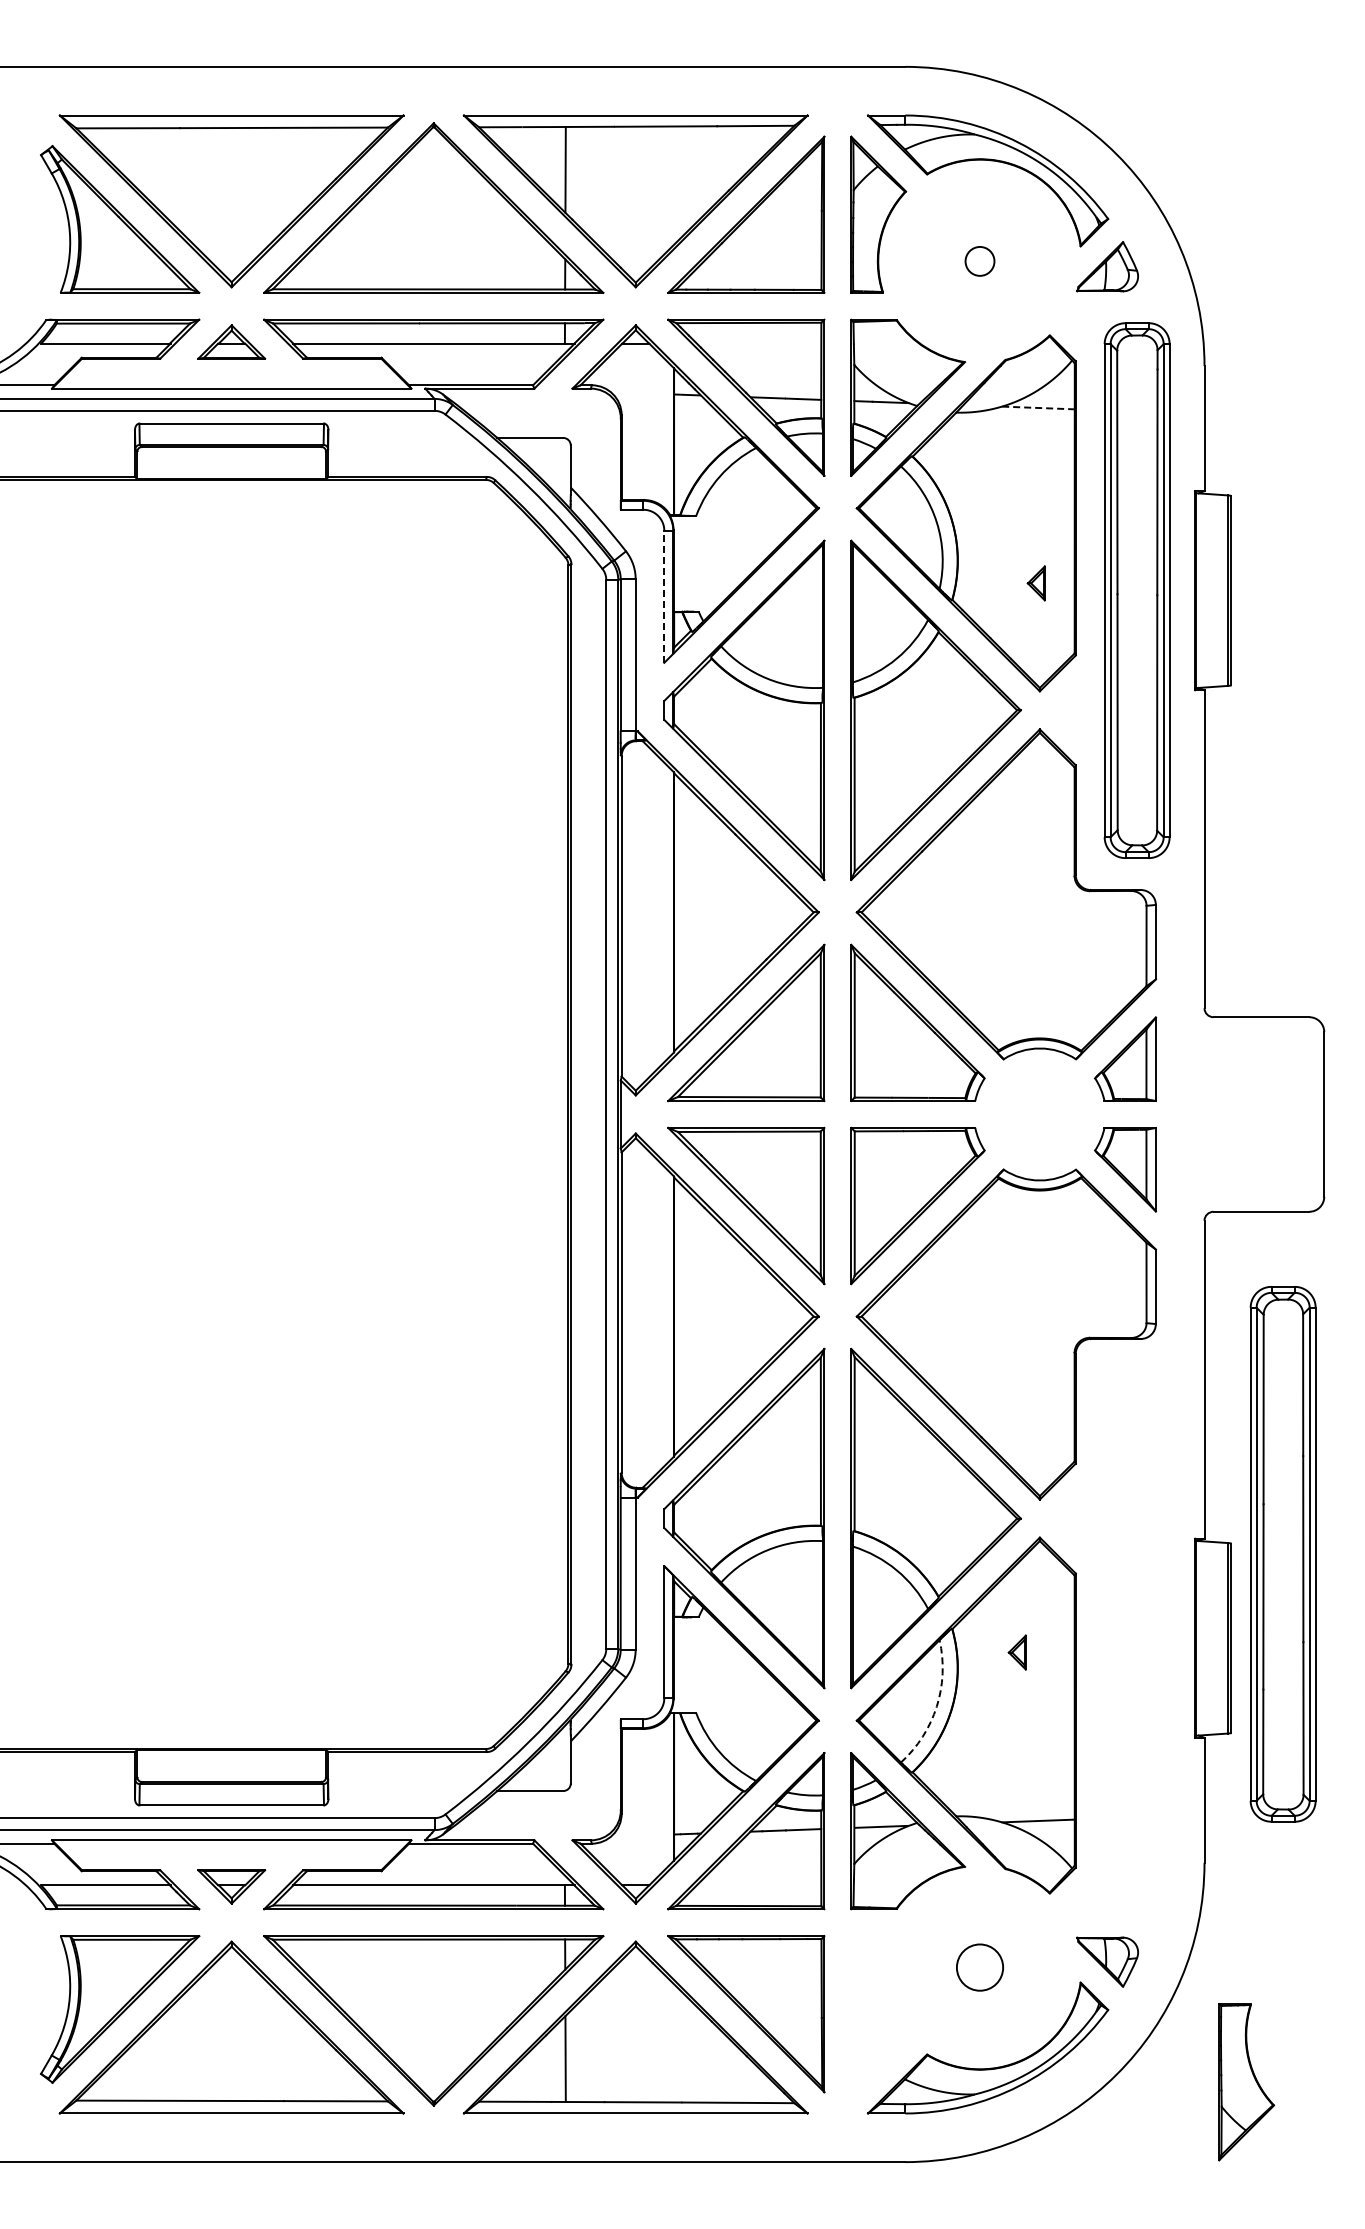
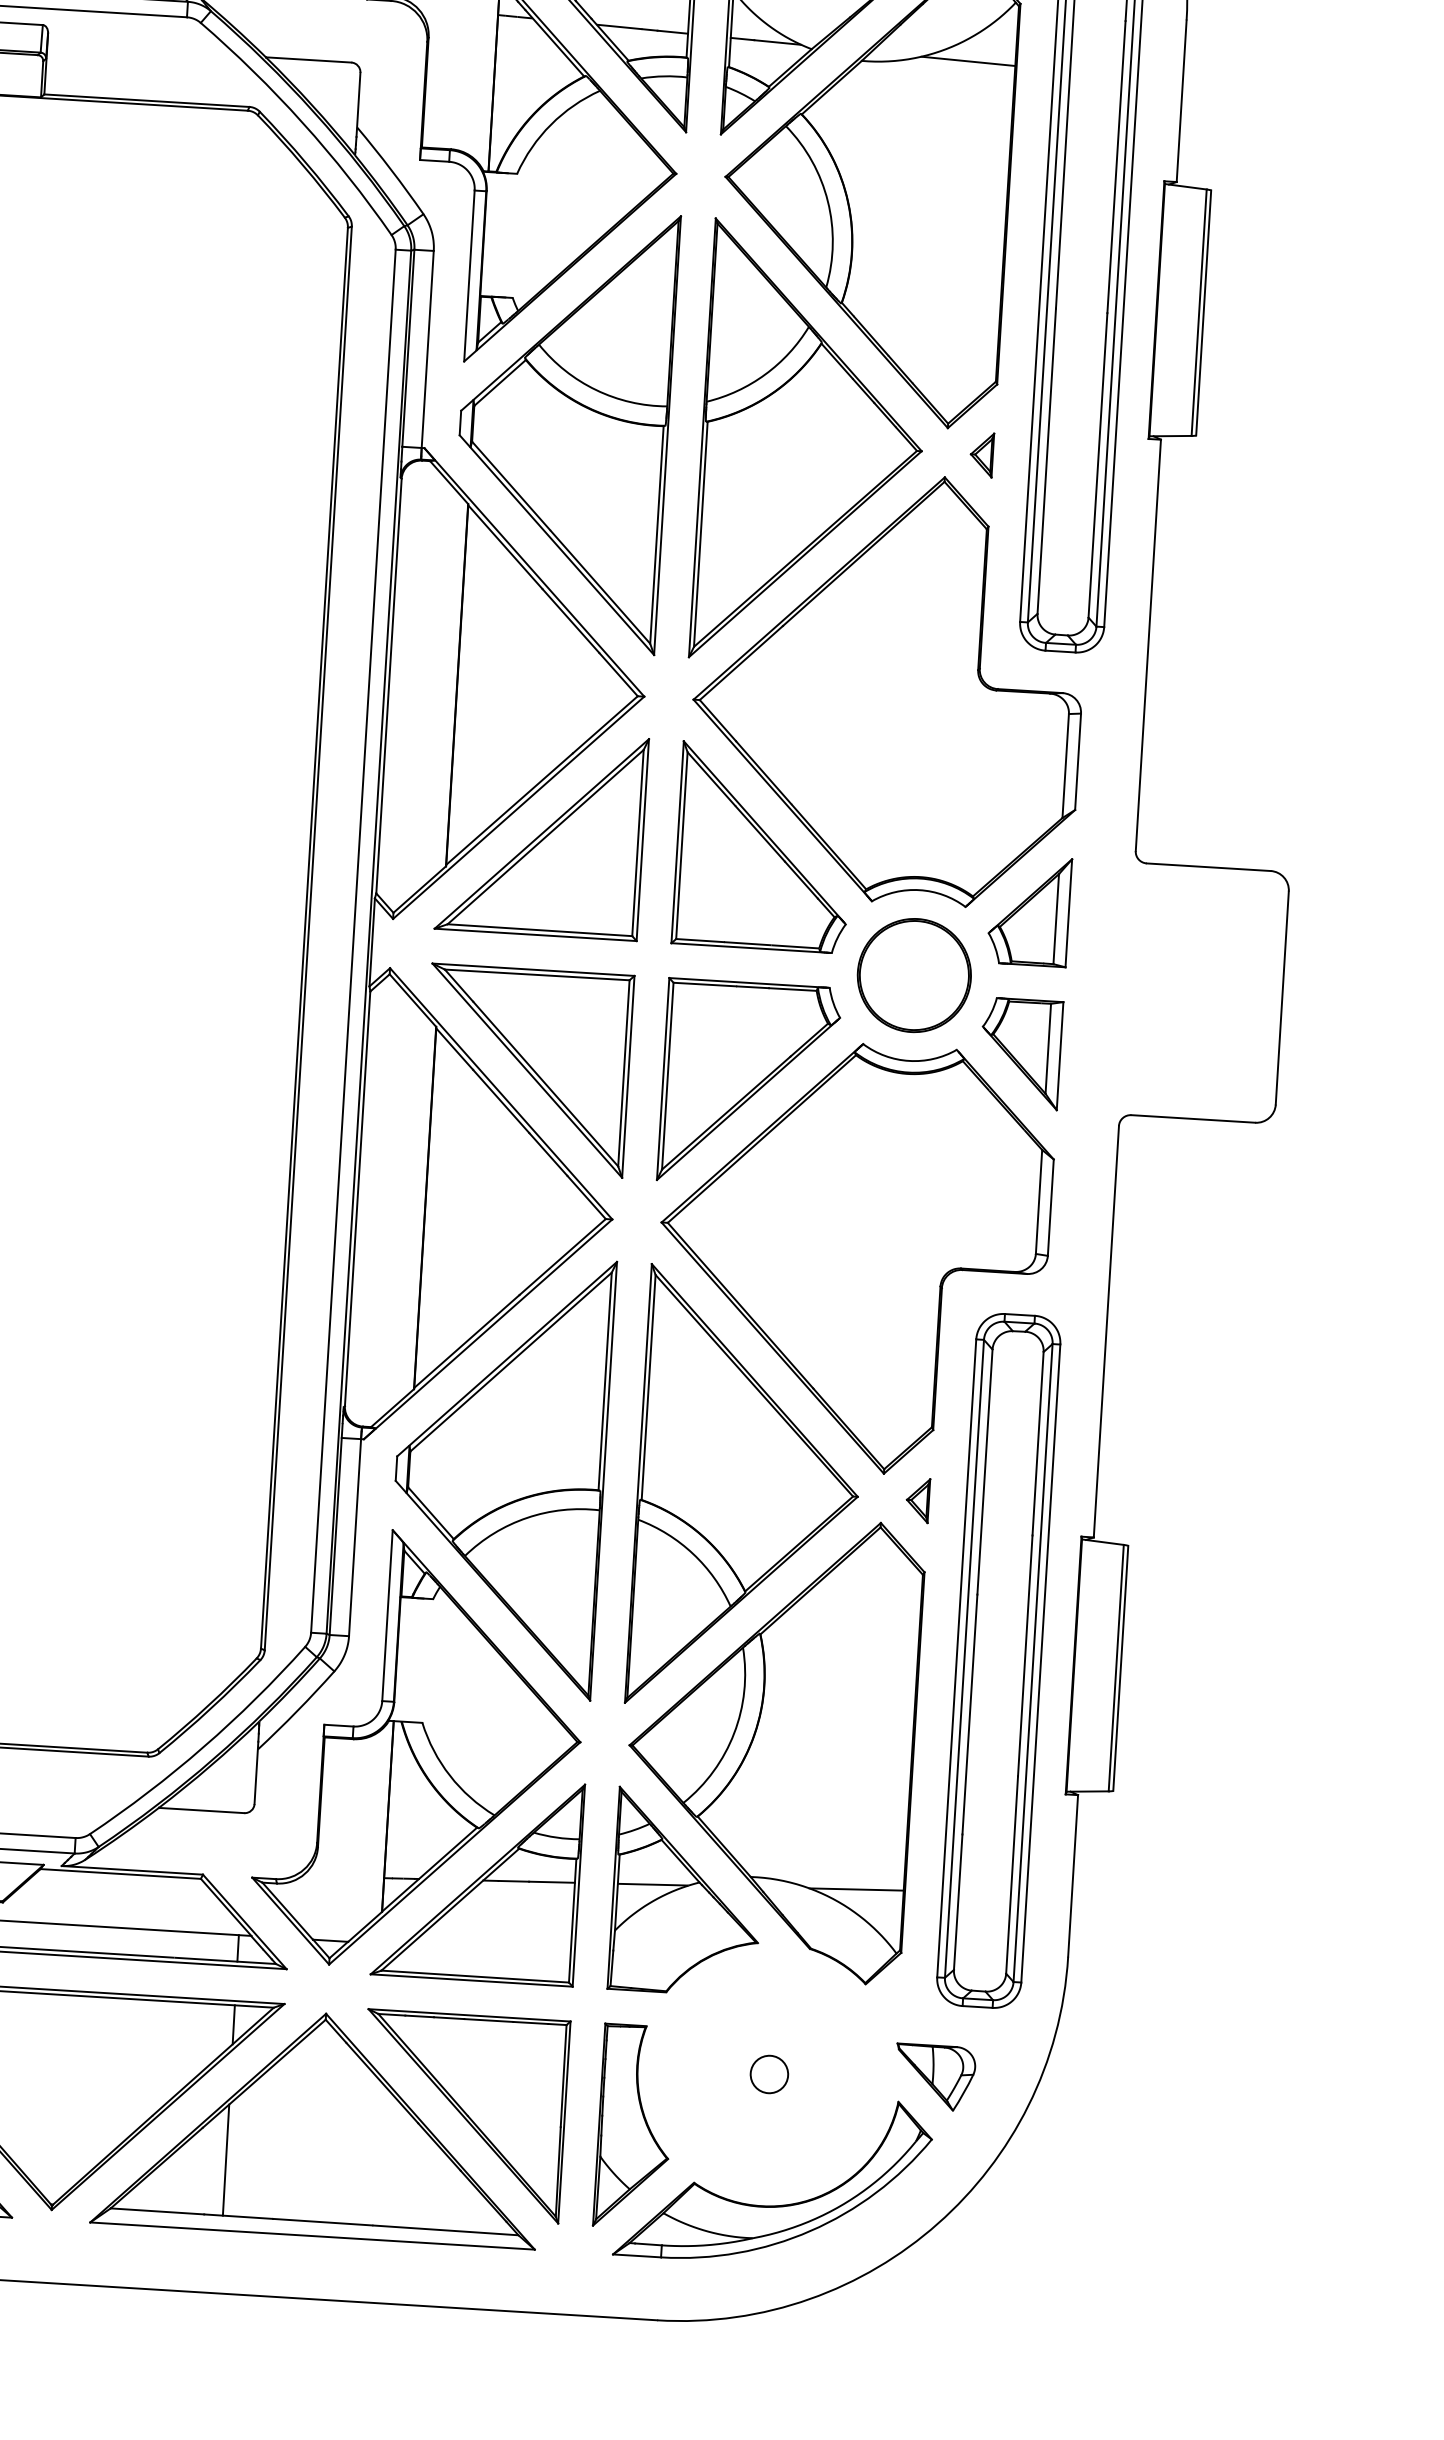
line: (1038, 408) -> (968, 62), dashed -> solid
part: (1035, 583) -> (980, 454), moved
line: (664, 596) -> (469, 275), dashed -> solid
part: (1039, 1114) -> (913, 975), added
part: (1282, 1554) -> (997, 1661), moved
part: (1016, 1652) -> (916, 1500), moved
arc: (936, 1706) -> (733, 1733), dashed -> solid
circle: (979, 1967) -> (768, 2074), size x0.62
part: (1246, 2082) -> (634, 2127), moved

